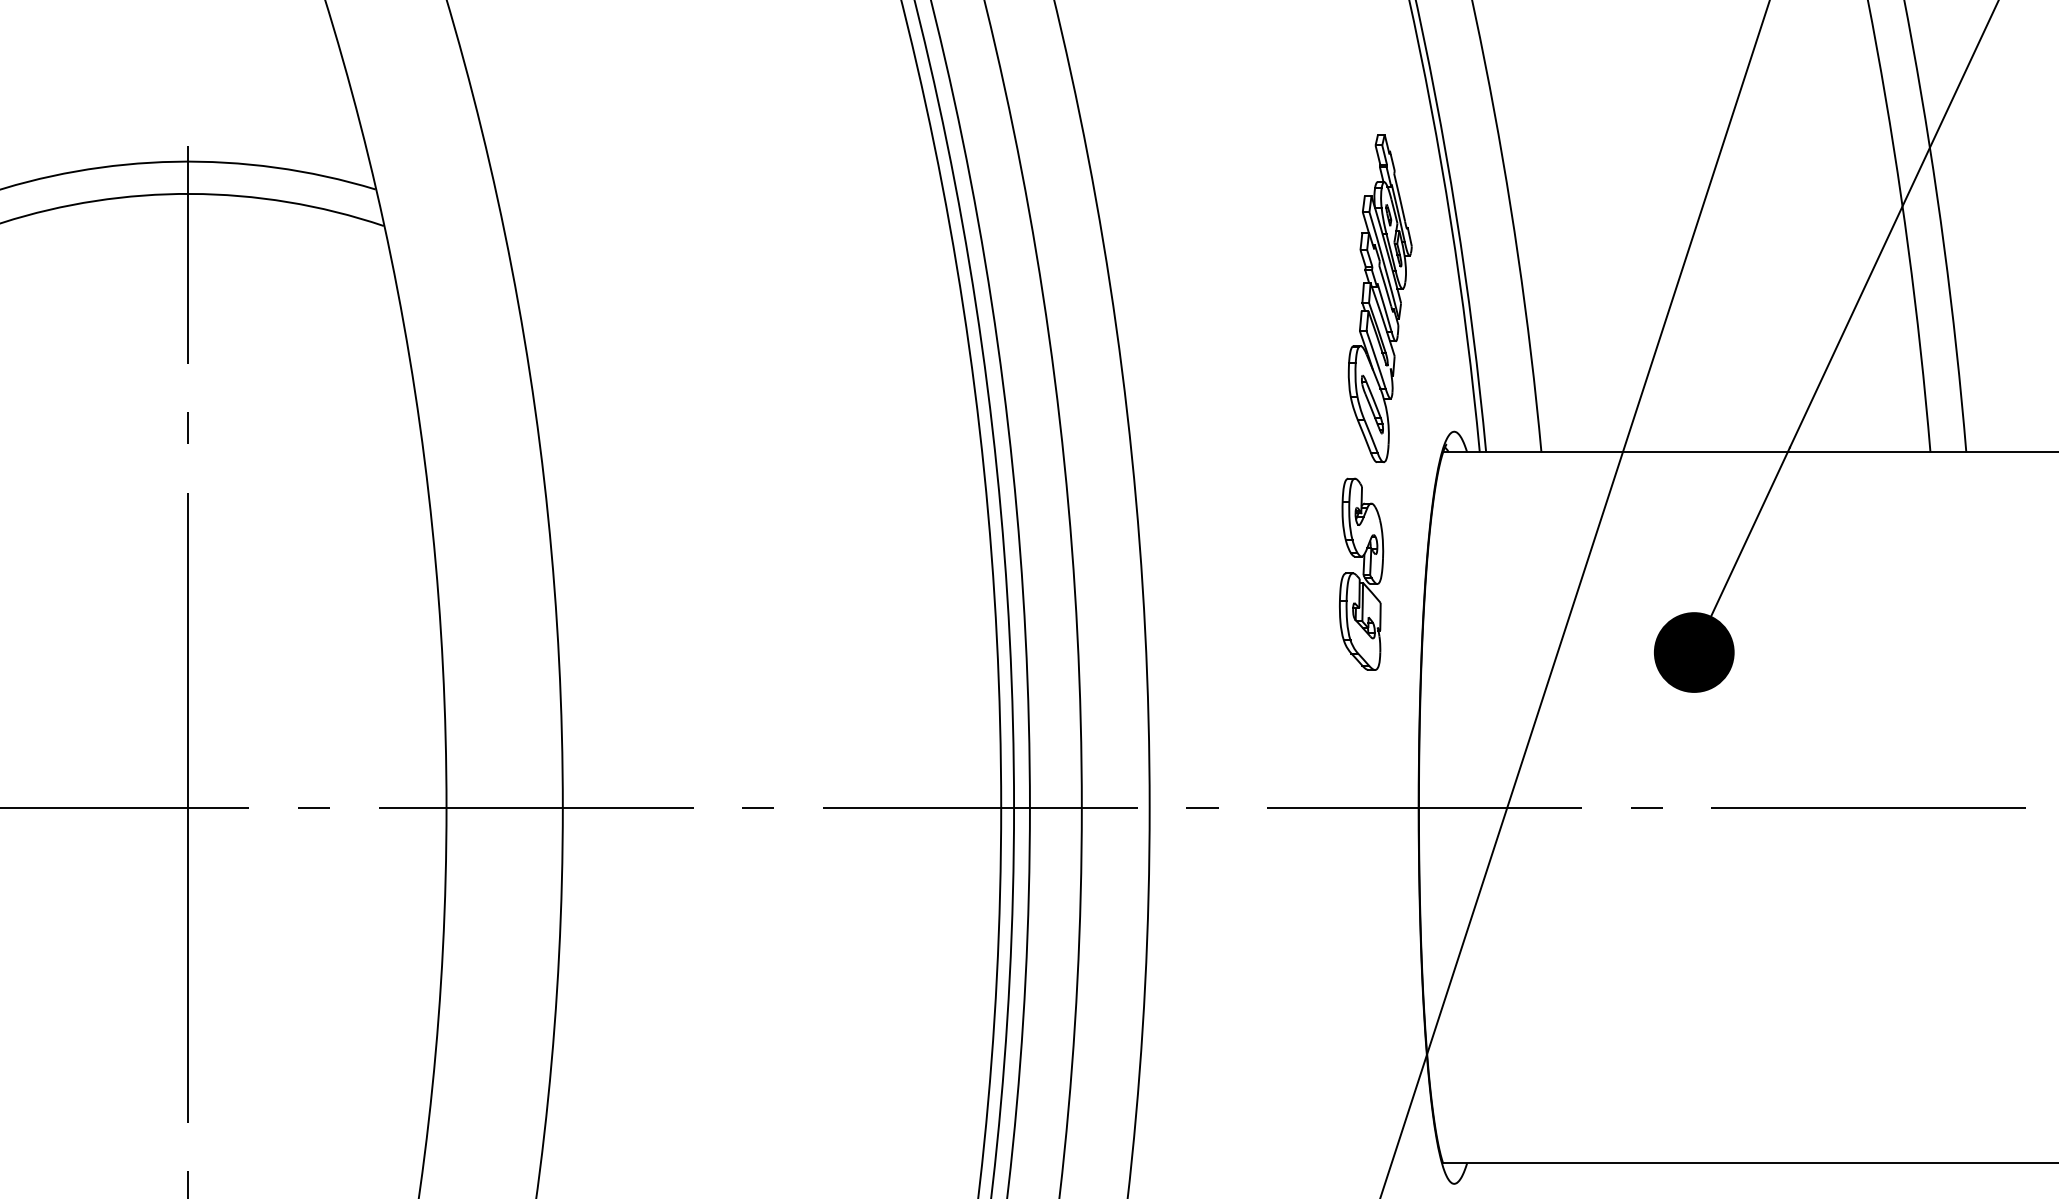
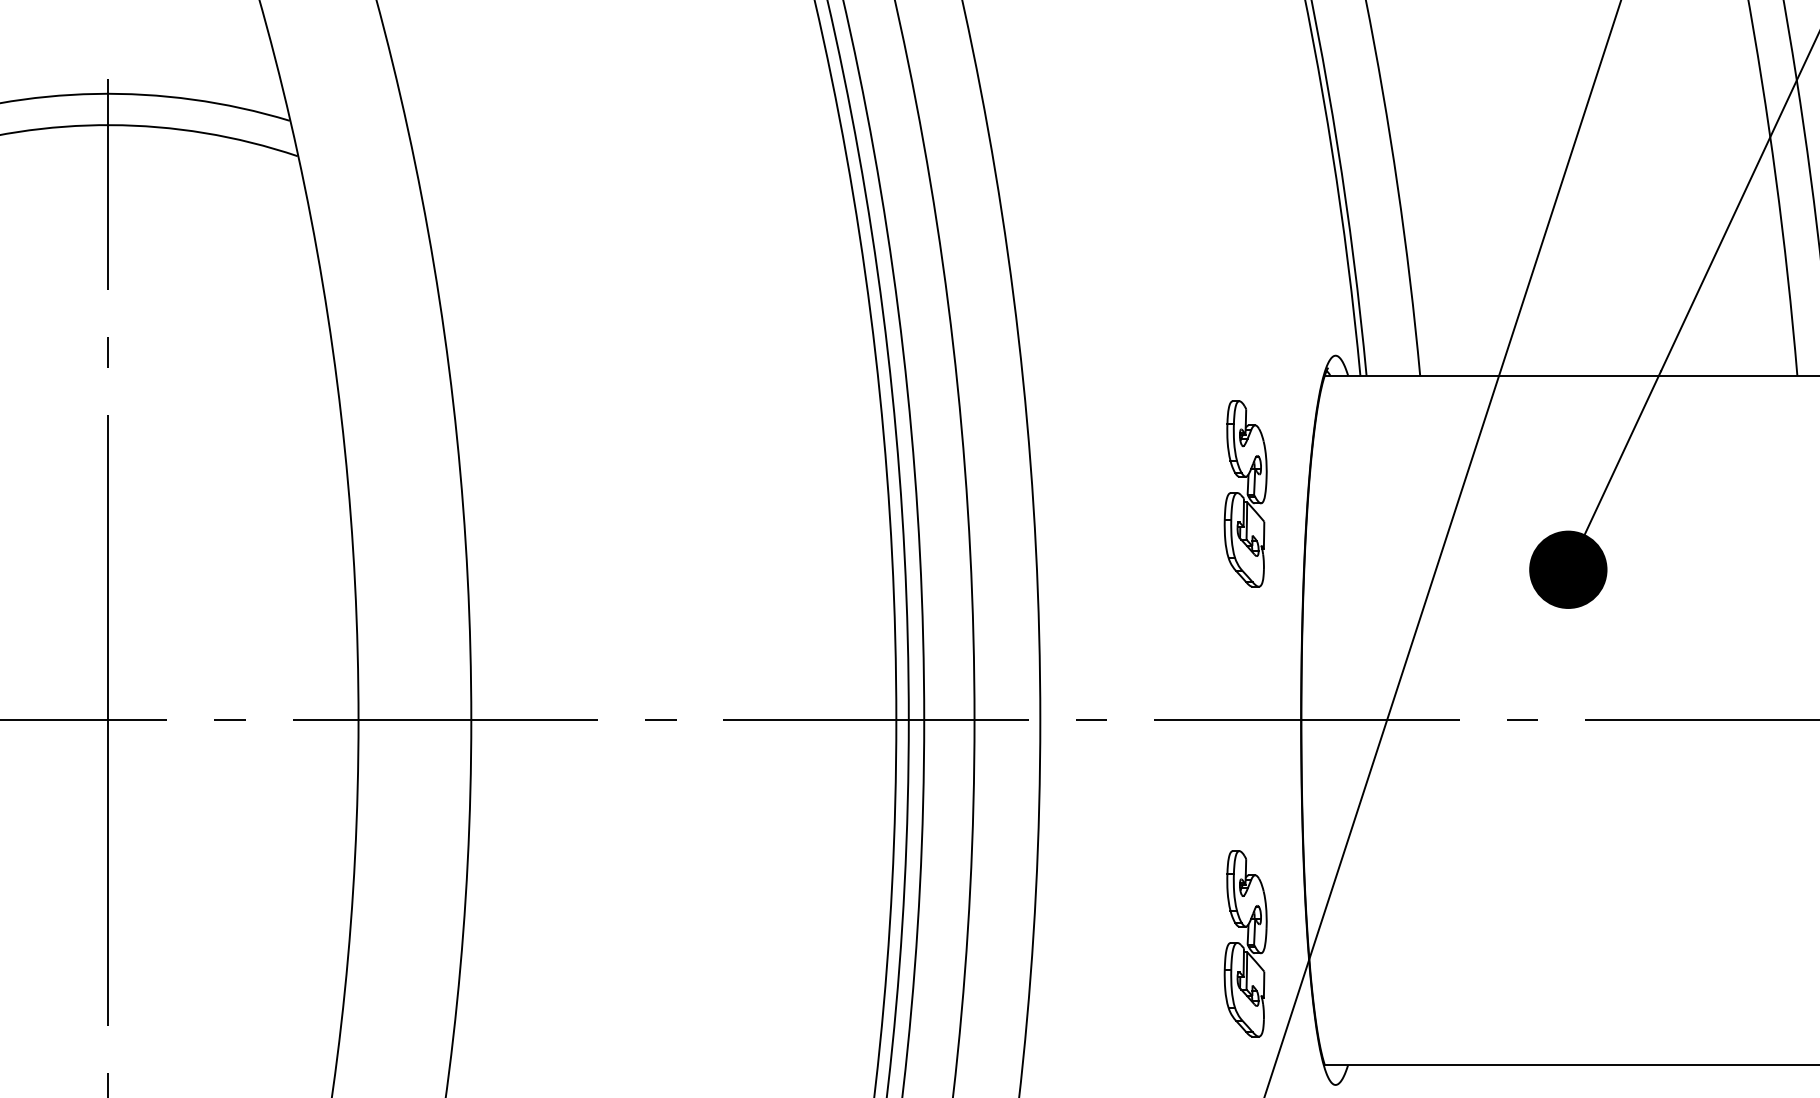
part: (1379, 298) -> (1263, 226), removed
part: (1361, 1037) -> (1245, 943), added

